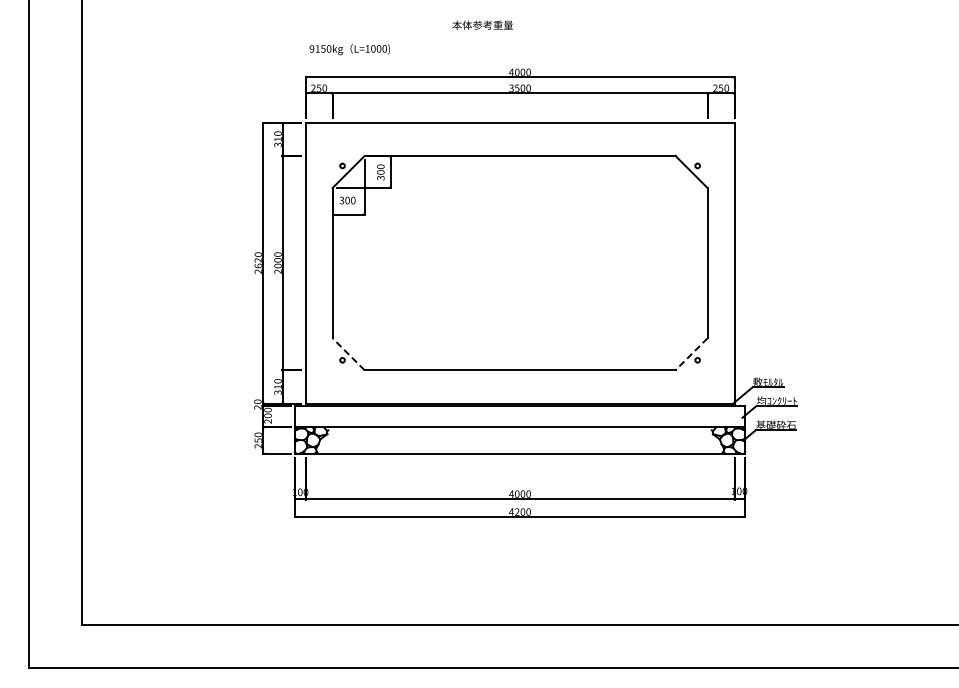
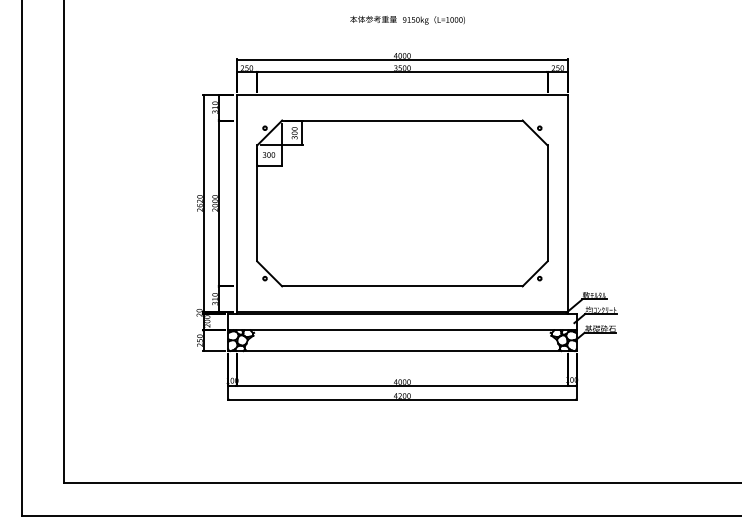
text: (349, 49) -> (433, 20), moved
line: (348, 354) -> (269, 274), dashed -> solid
line: (691, 354) -> (535, 274), dashed -> solid

